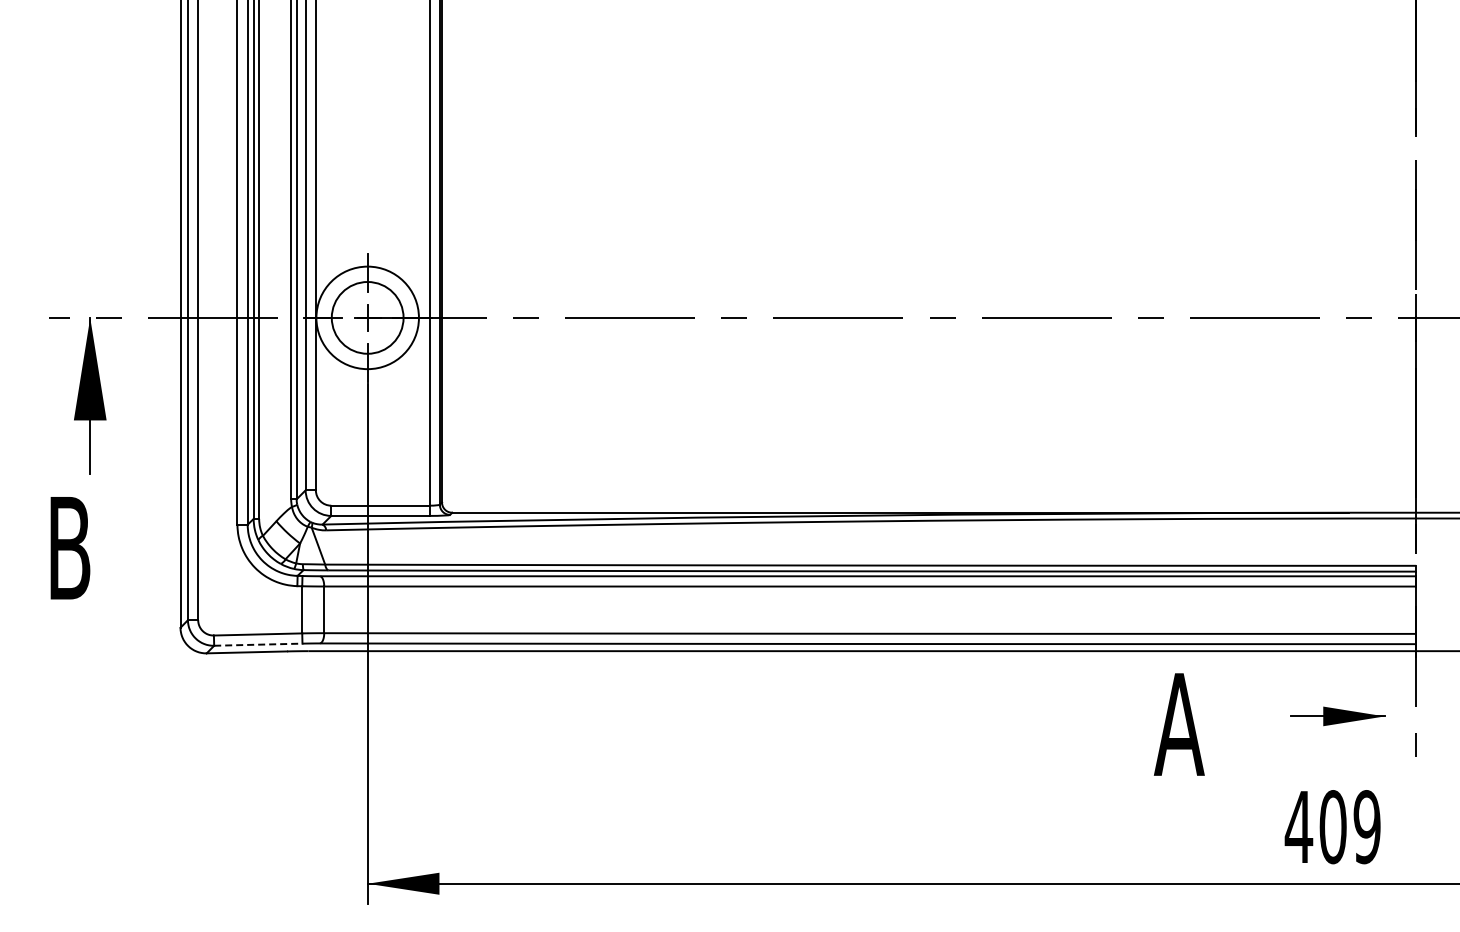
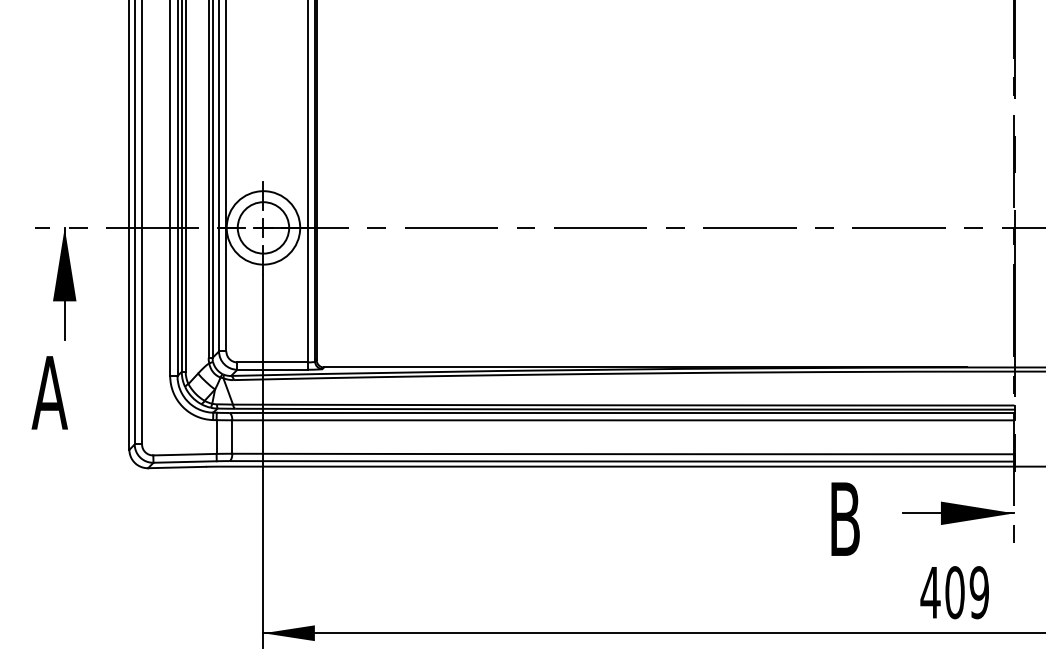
text: (69, 548) -> (49, 393), B -> A
line: (257, 644) -> (184, 461), dashed -> solid
part: (1337, 716) -> (958, 513), size x1.67
text: (1178, 724) -> (844, 519), A -> B

